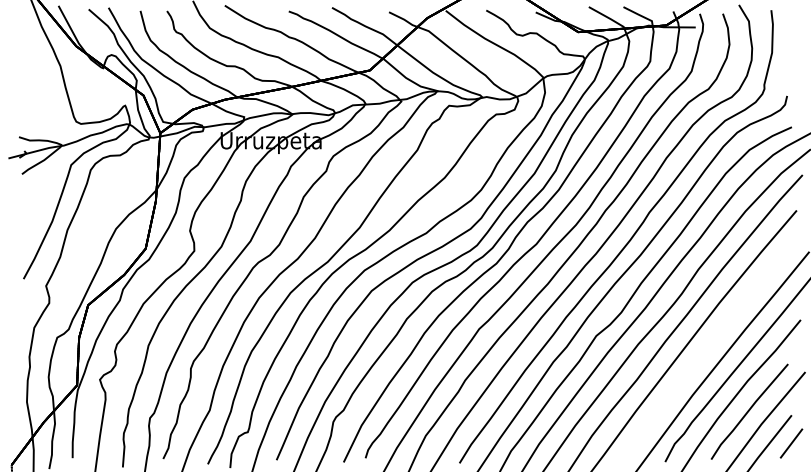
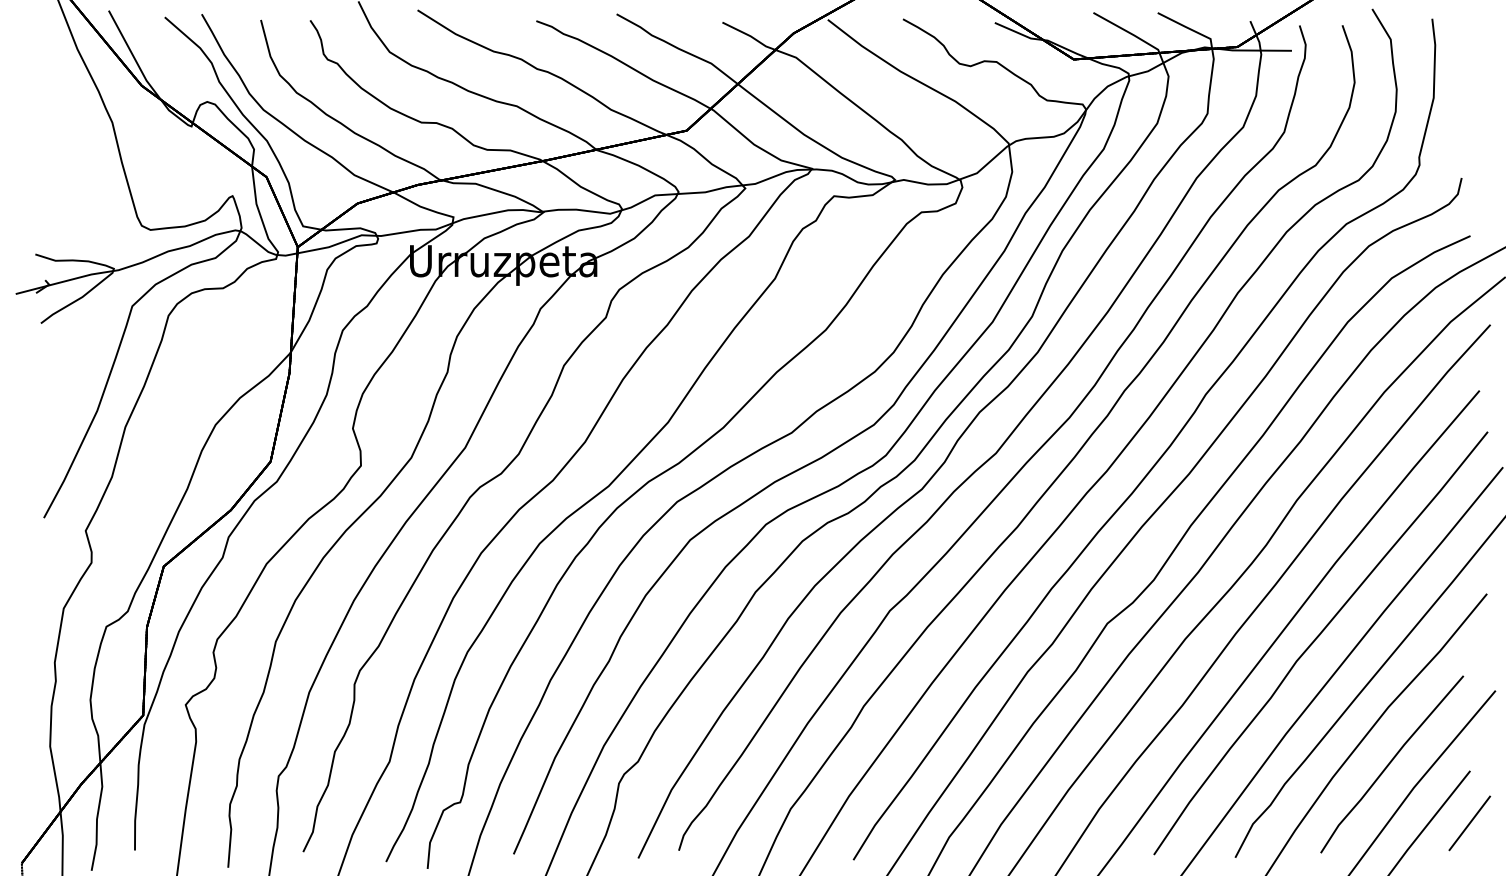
part: (711, 346) -> (1321, 643), added

